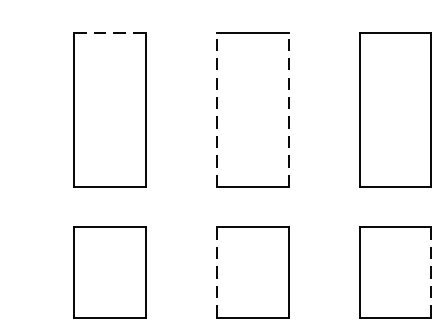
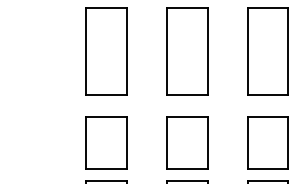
line: (111, 32) -> (107, 7), dashed -> solid
line: (217, 110) -> (167, 51), dashed -> solid
line: (288, 110) -> (207, 51), dashed -> solid
line: (217, 271) -> (167, 142), dashed -> solid
line: (431, 271) -> (288, 142), dashed -> solid

